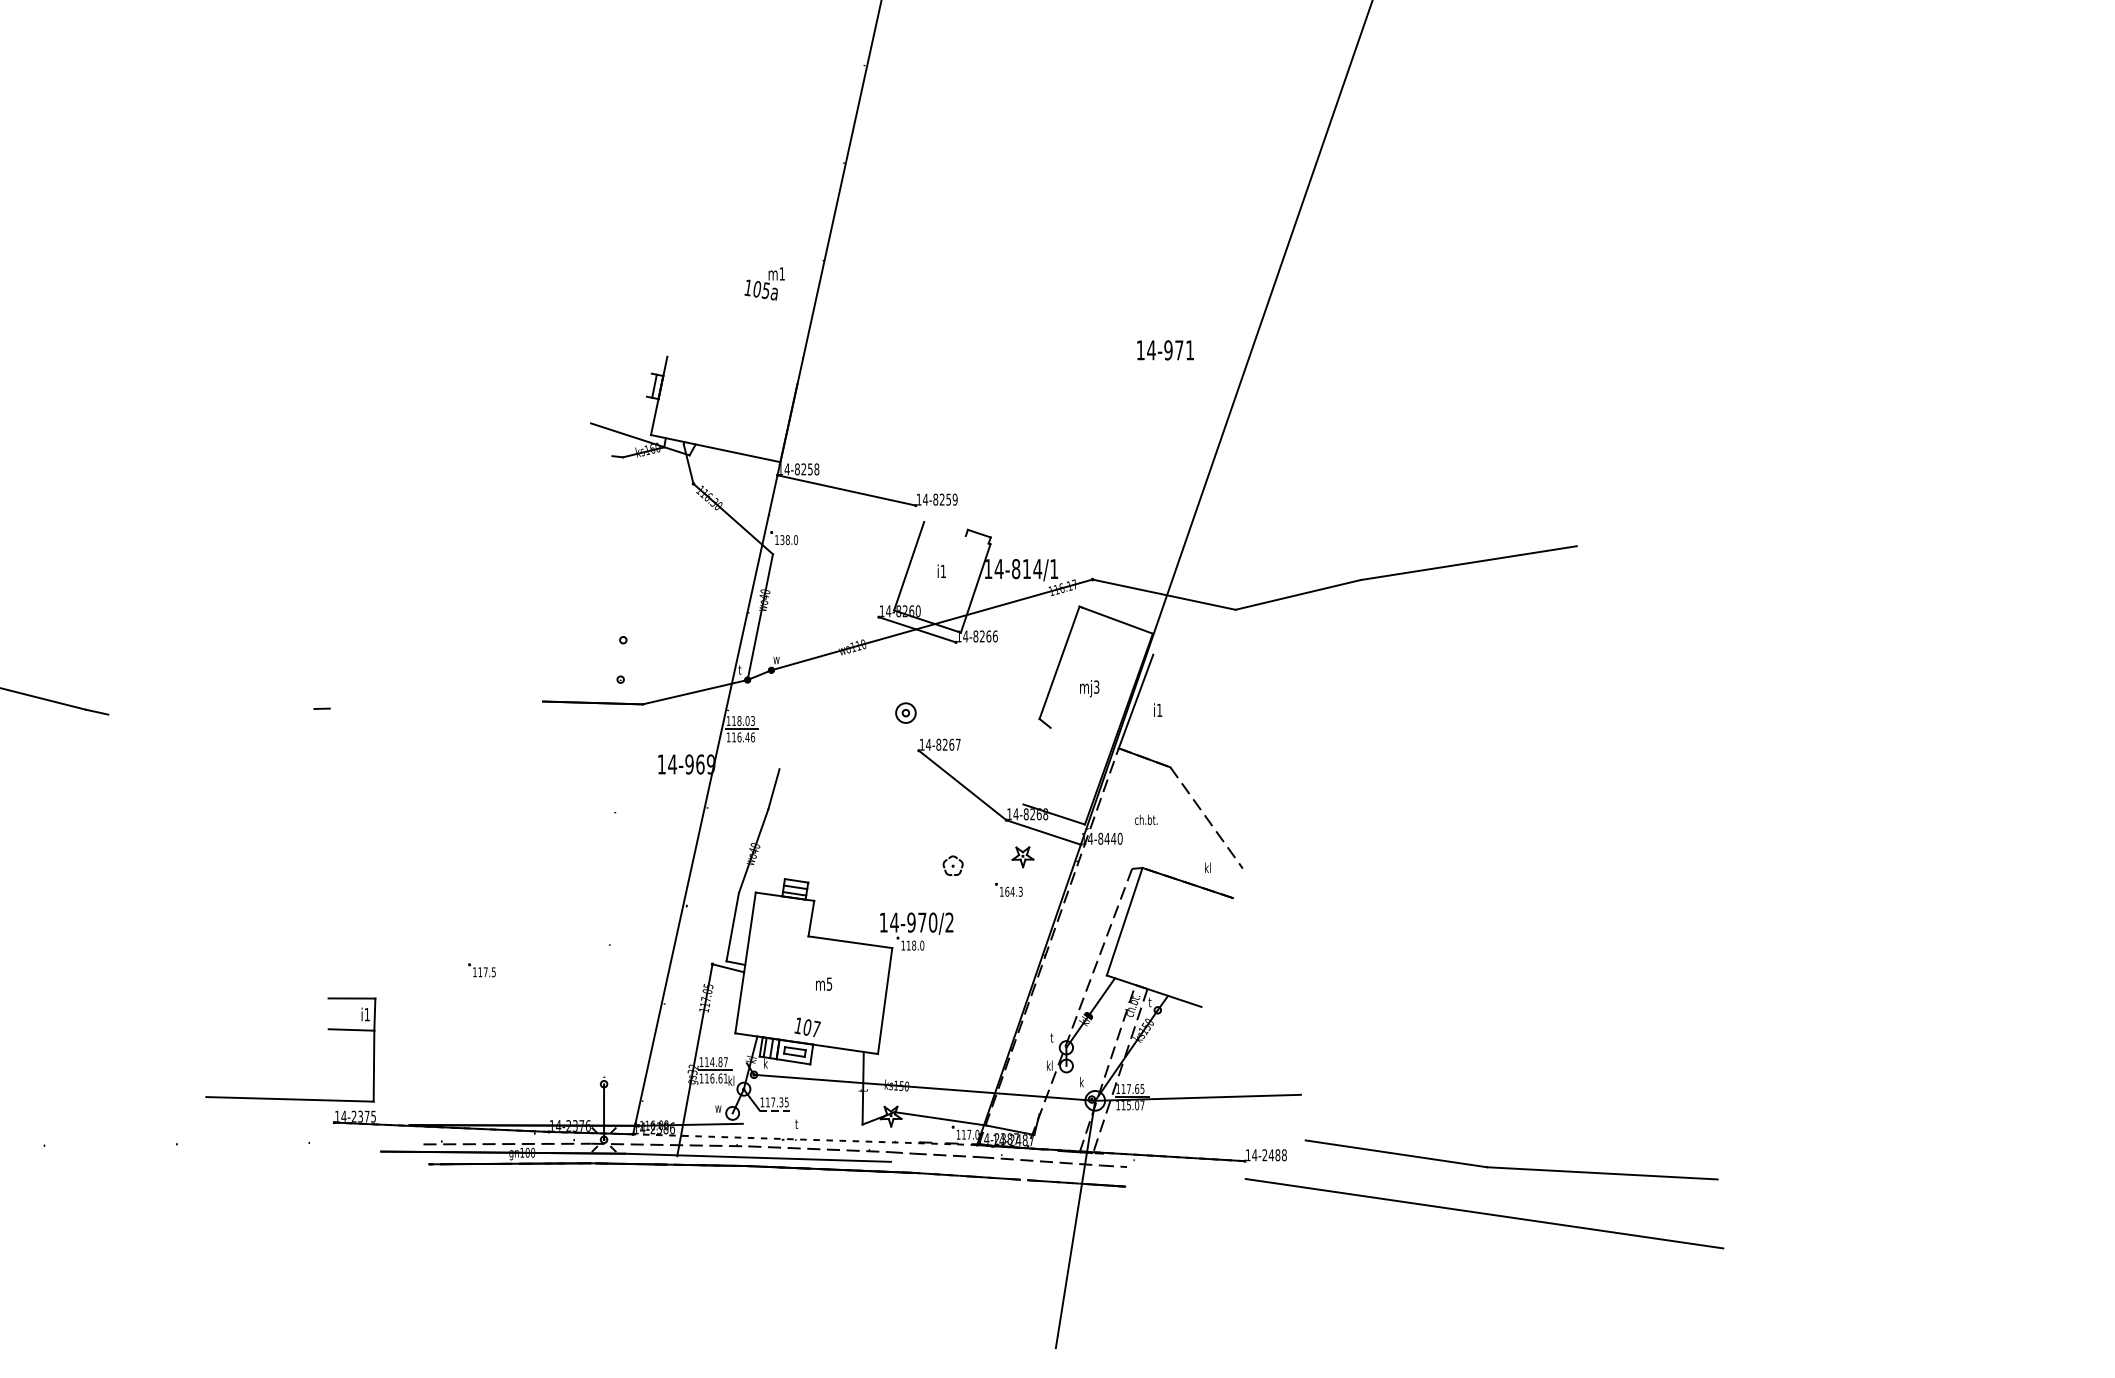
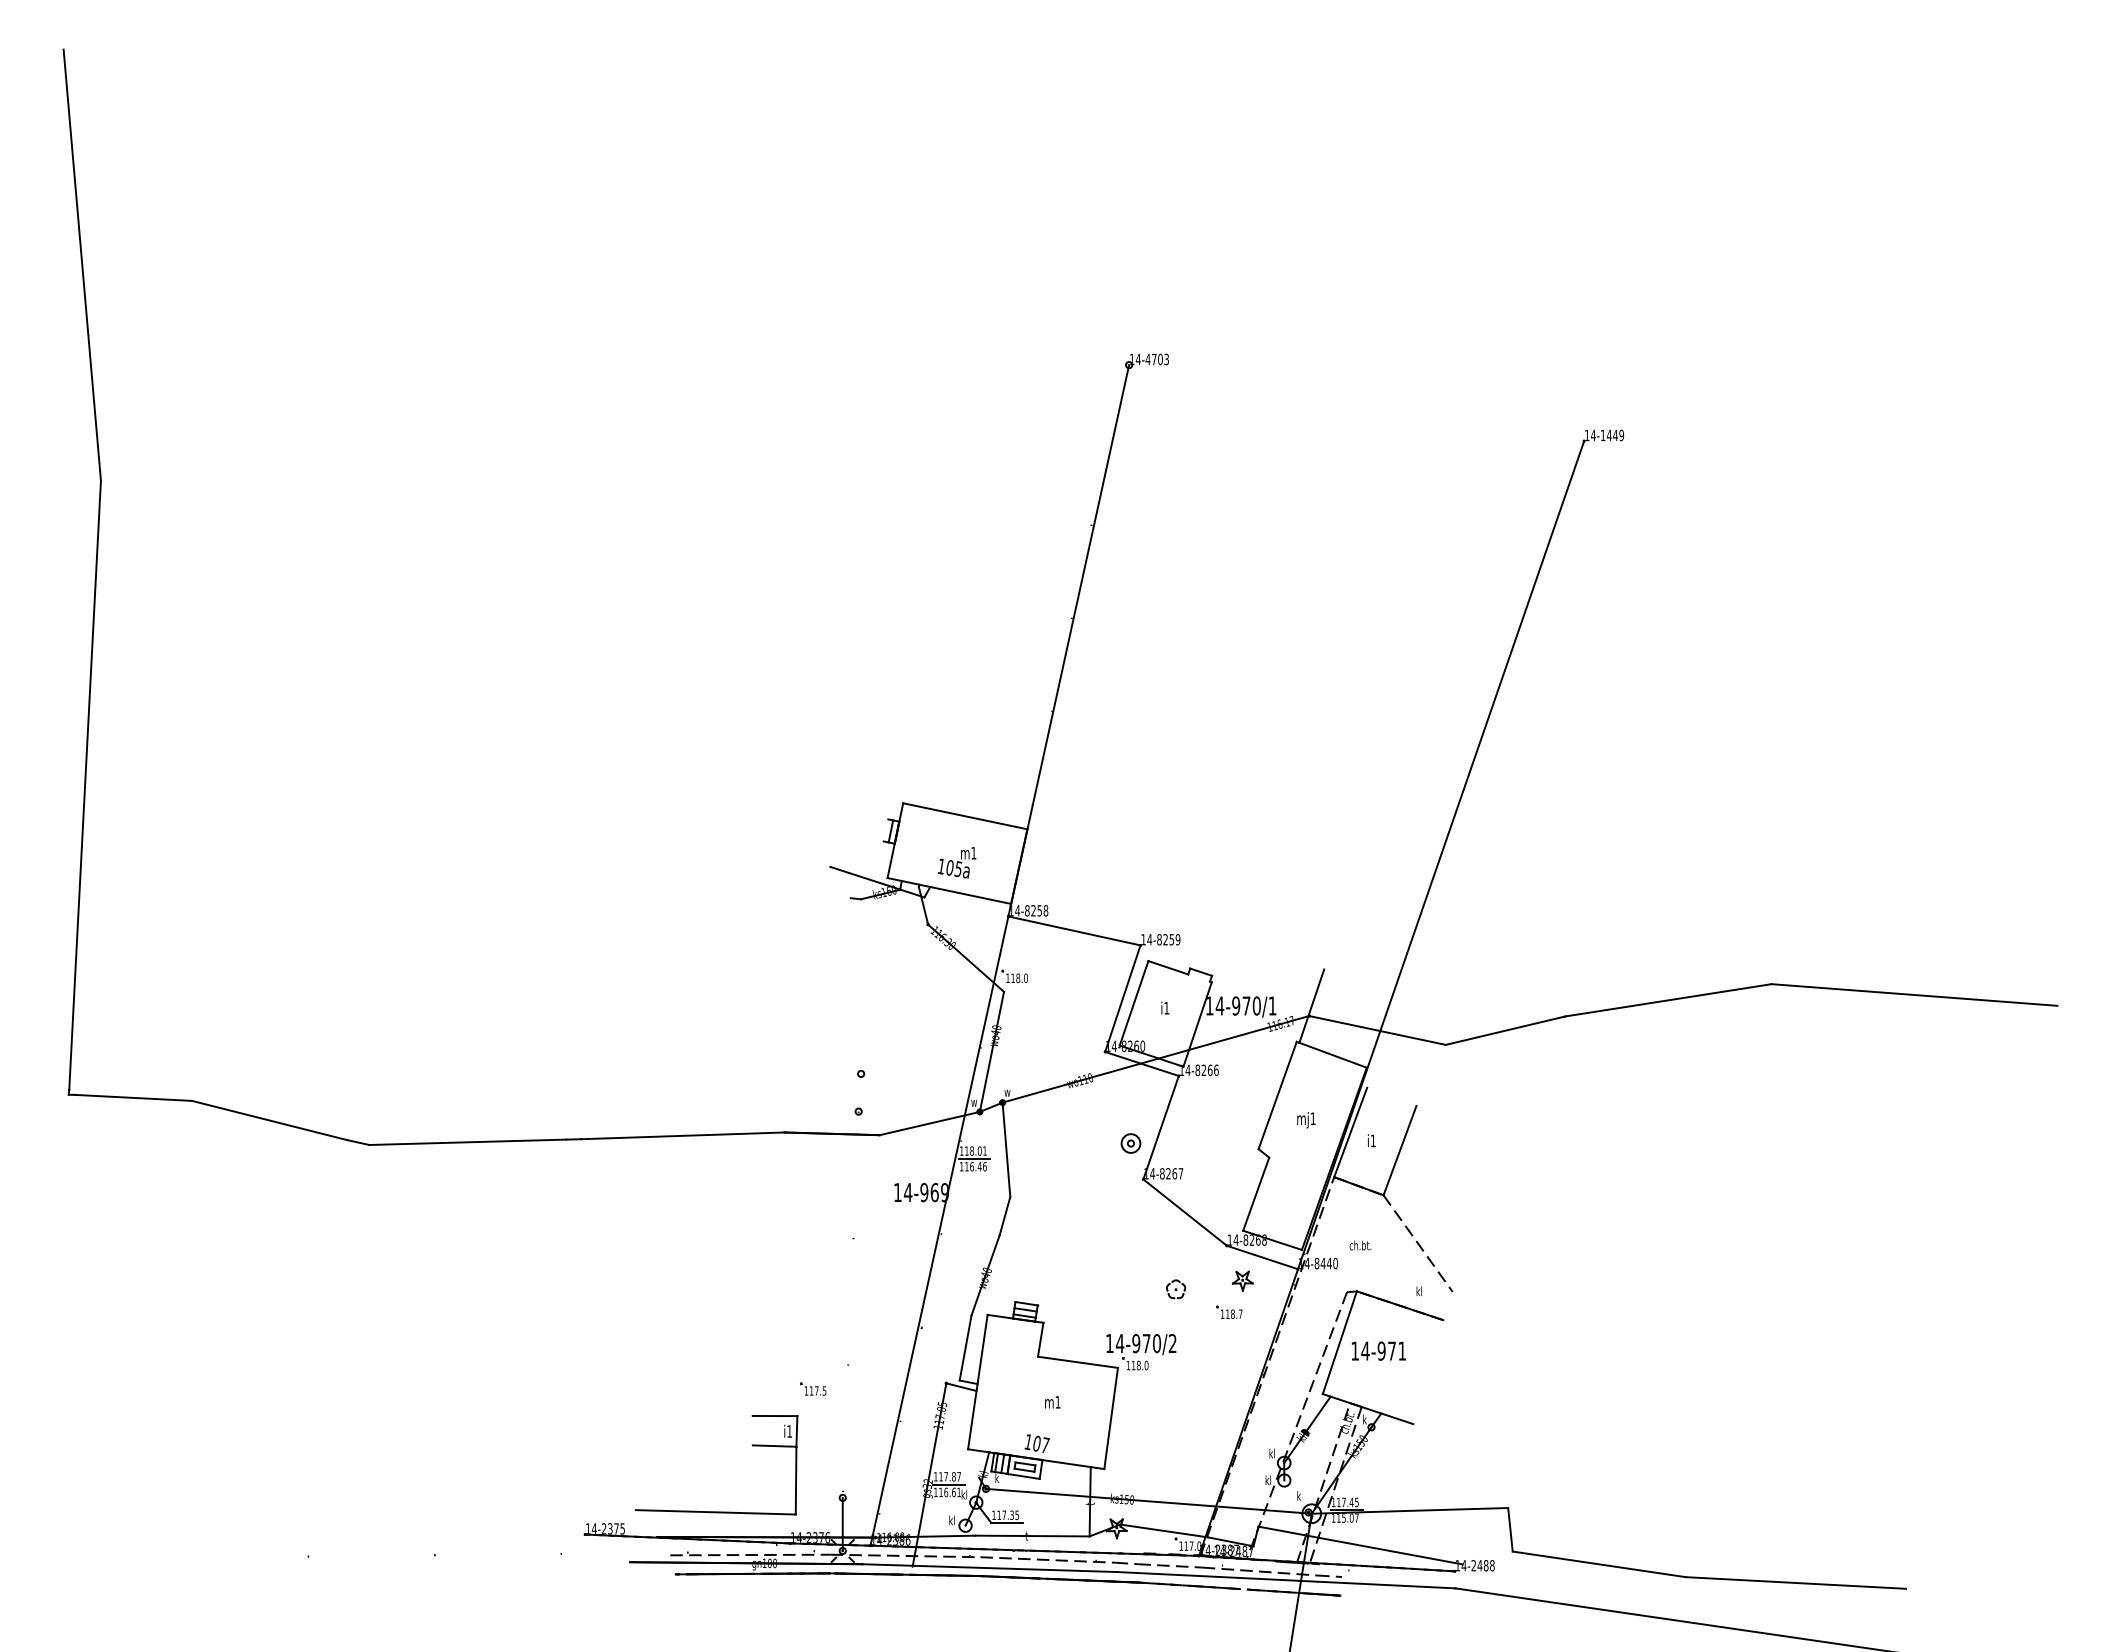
text: (764, 283) -> (956, 862), moved
text: (1165, 349) -> (1378, 1350), moved
line: (732, 370) -> (965, 816), added
line: (945, 528) -> (1168, 967), added
text: (781, 540) -> (1012, 978), 138.0 -> 118.0
line: (1726, 557) -> (1914, 994), added
line: (897, 561) -> (1122, 998), added
text: (1026, 568) -> (1246, 1005), 14-814/1 -> 14-970/1
line: (1094, 568) -> (1311, 1005), added
text: (740, 670) -> (973, 1102), t -> w
text: (1096, 686) -> (1312, 1118), mj3 -> mj1
line: (936, 696) -> (1160, 1127), added
line: (436, 704) -> (682, 1135), added
line: (211, 710) -> (467, 1141), added
line: (775, 719) -> (1006, 1149), added
text: (752, 720) -> (984, 1150), 118.03 -> 118.01
line: (1187, 720) -> (1399, 1150), added
line: (1037, 765) -> (1256, 1193), added
text: (1013, 891) -> (1233, 1313), 164.3 -> 118.7
part: (482, 969) -> (813, 1388), moved
text: (828, 984) -> (1057, 1402), m5 -> m1
text: (1150, 1002) -> (1364, 1419), t -> k
part: (327, 1029) -> (751, 1445), moved
text: (1053, 1037) -> (1271, 1453), t -> kl
text: (712, 1061) -> (946, 1476), 114.87 -> 117.87
text: (1136, 1089) -> (1351, 1502), 117.65 -> 117.45
text: (717, 1107) -> (951, 1520), w -> kl
line: (776, 1111) -> (1007, 1523), dashed -> solid
line: (1303, 1117) -> (1510, 1529), added
line: (802, 1123) -> (1032, 1535), added
line: (1146, 1134) -> (1360, 1545), added
line: (804, 1139) -> (1034, 1550), added
line: (1067, 1170) -> (1285, 1580), added

